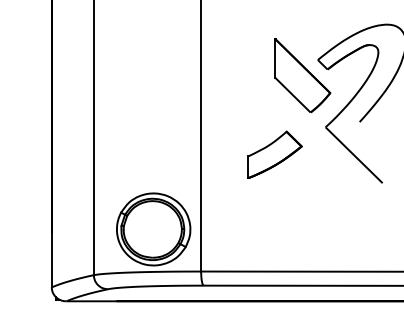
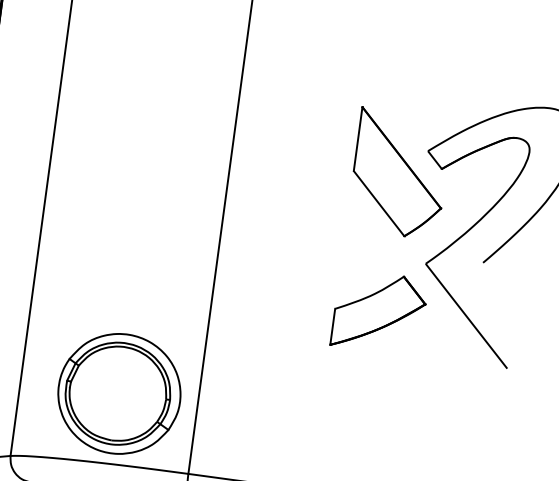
part: (274, 154) -> (378, 311), moved

